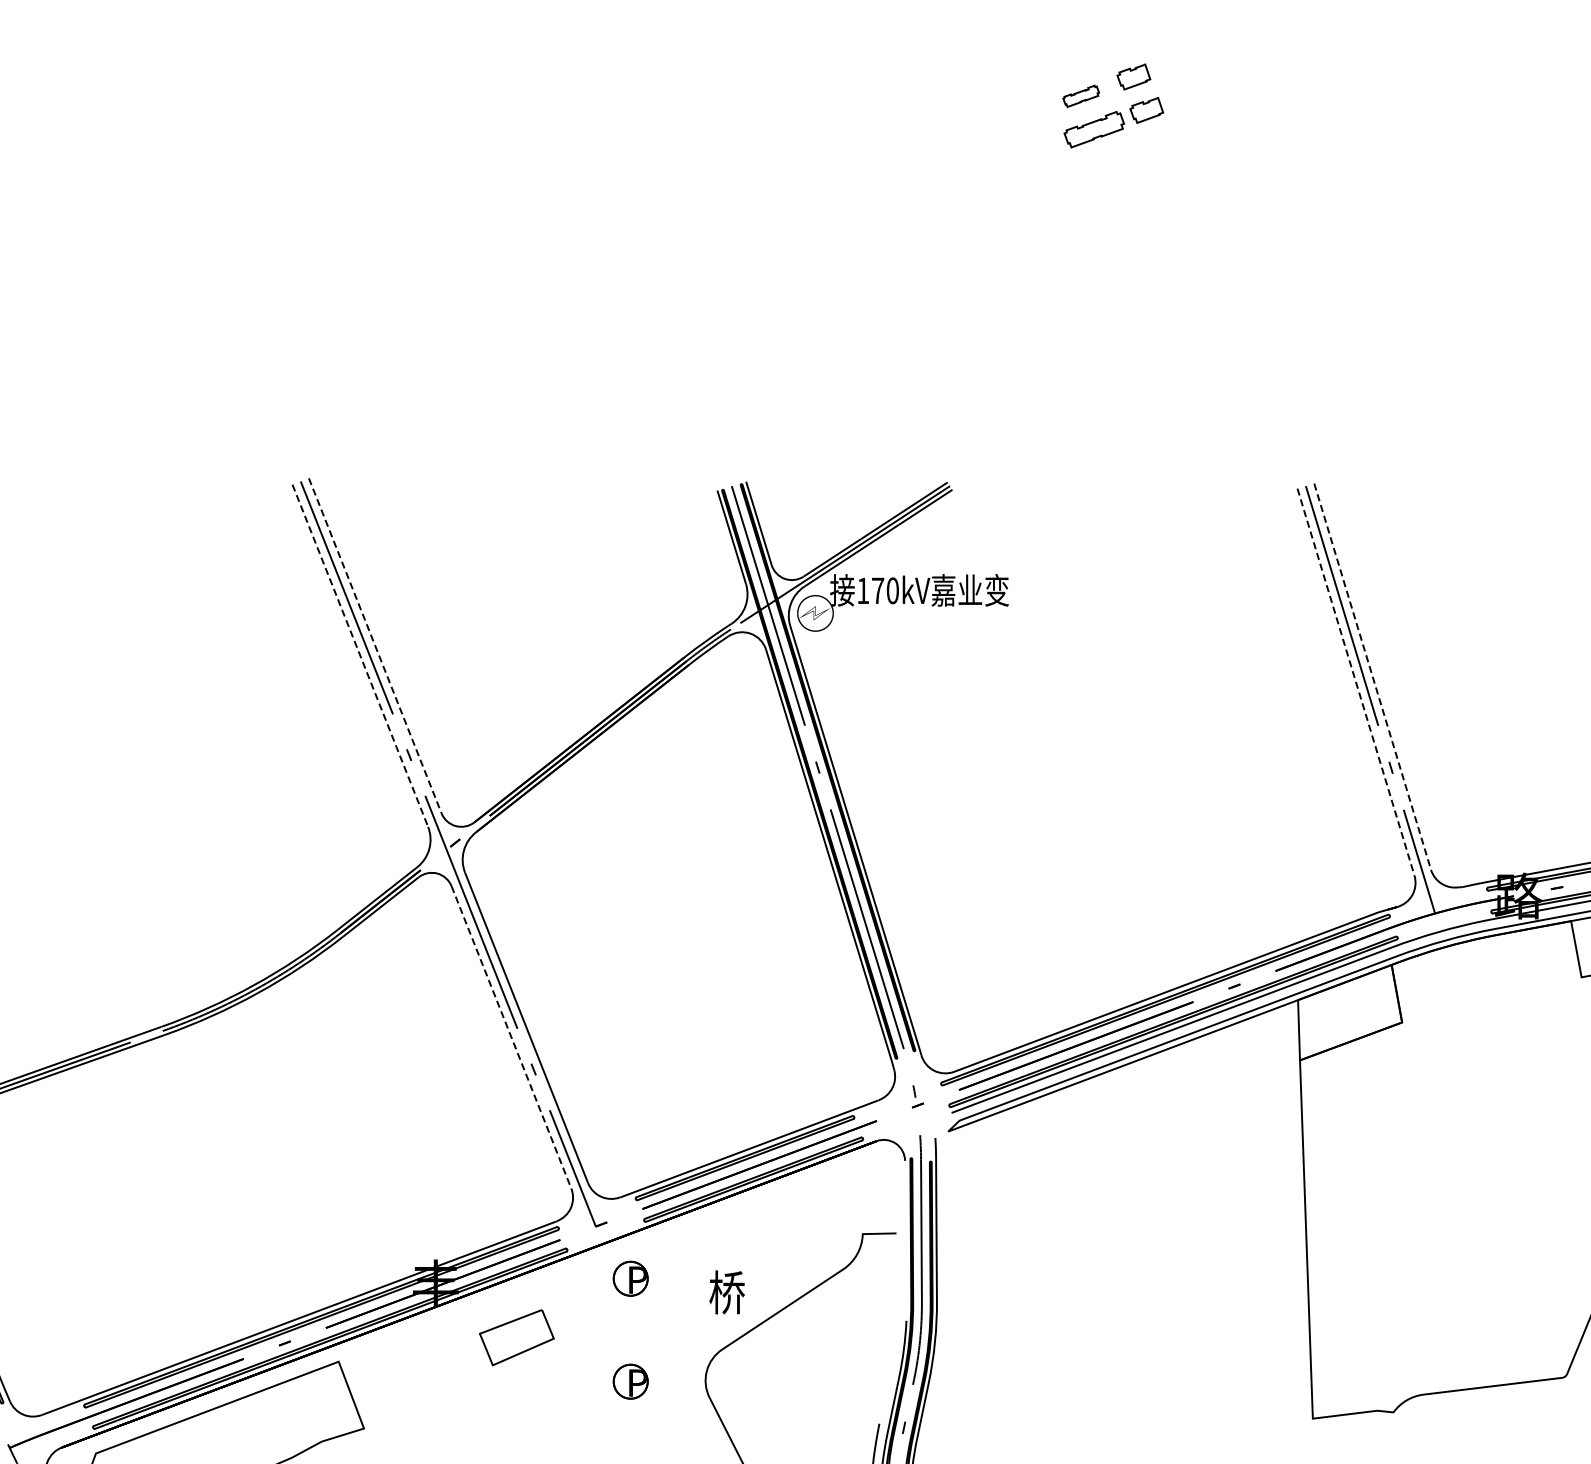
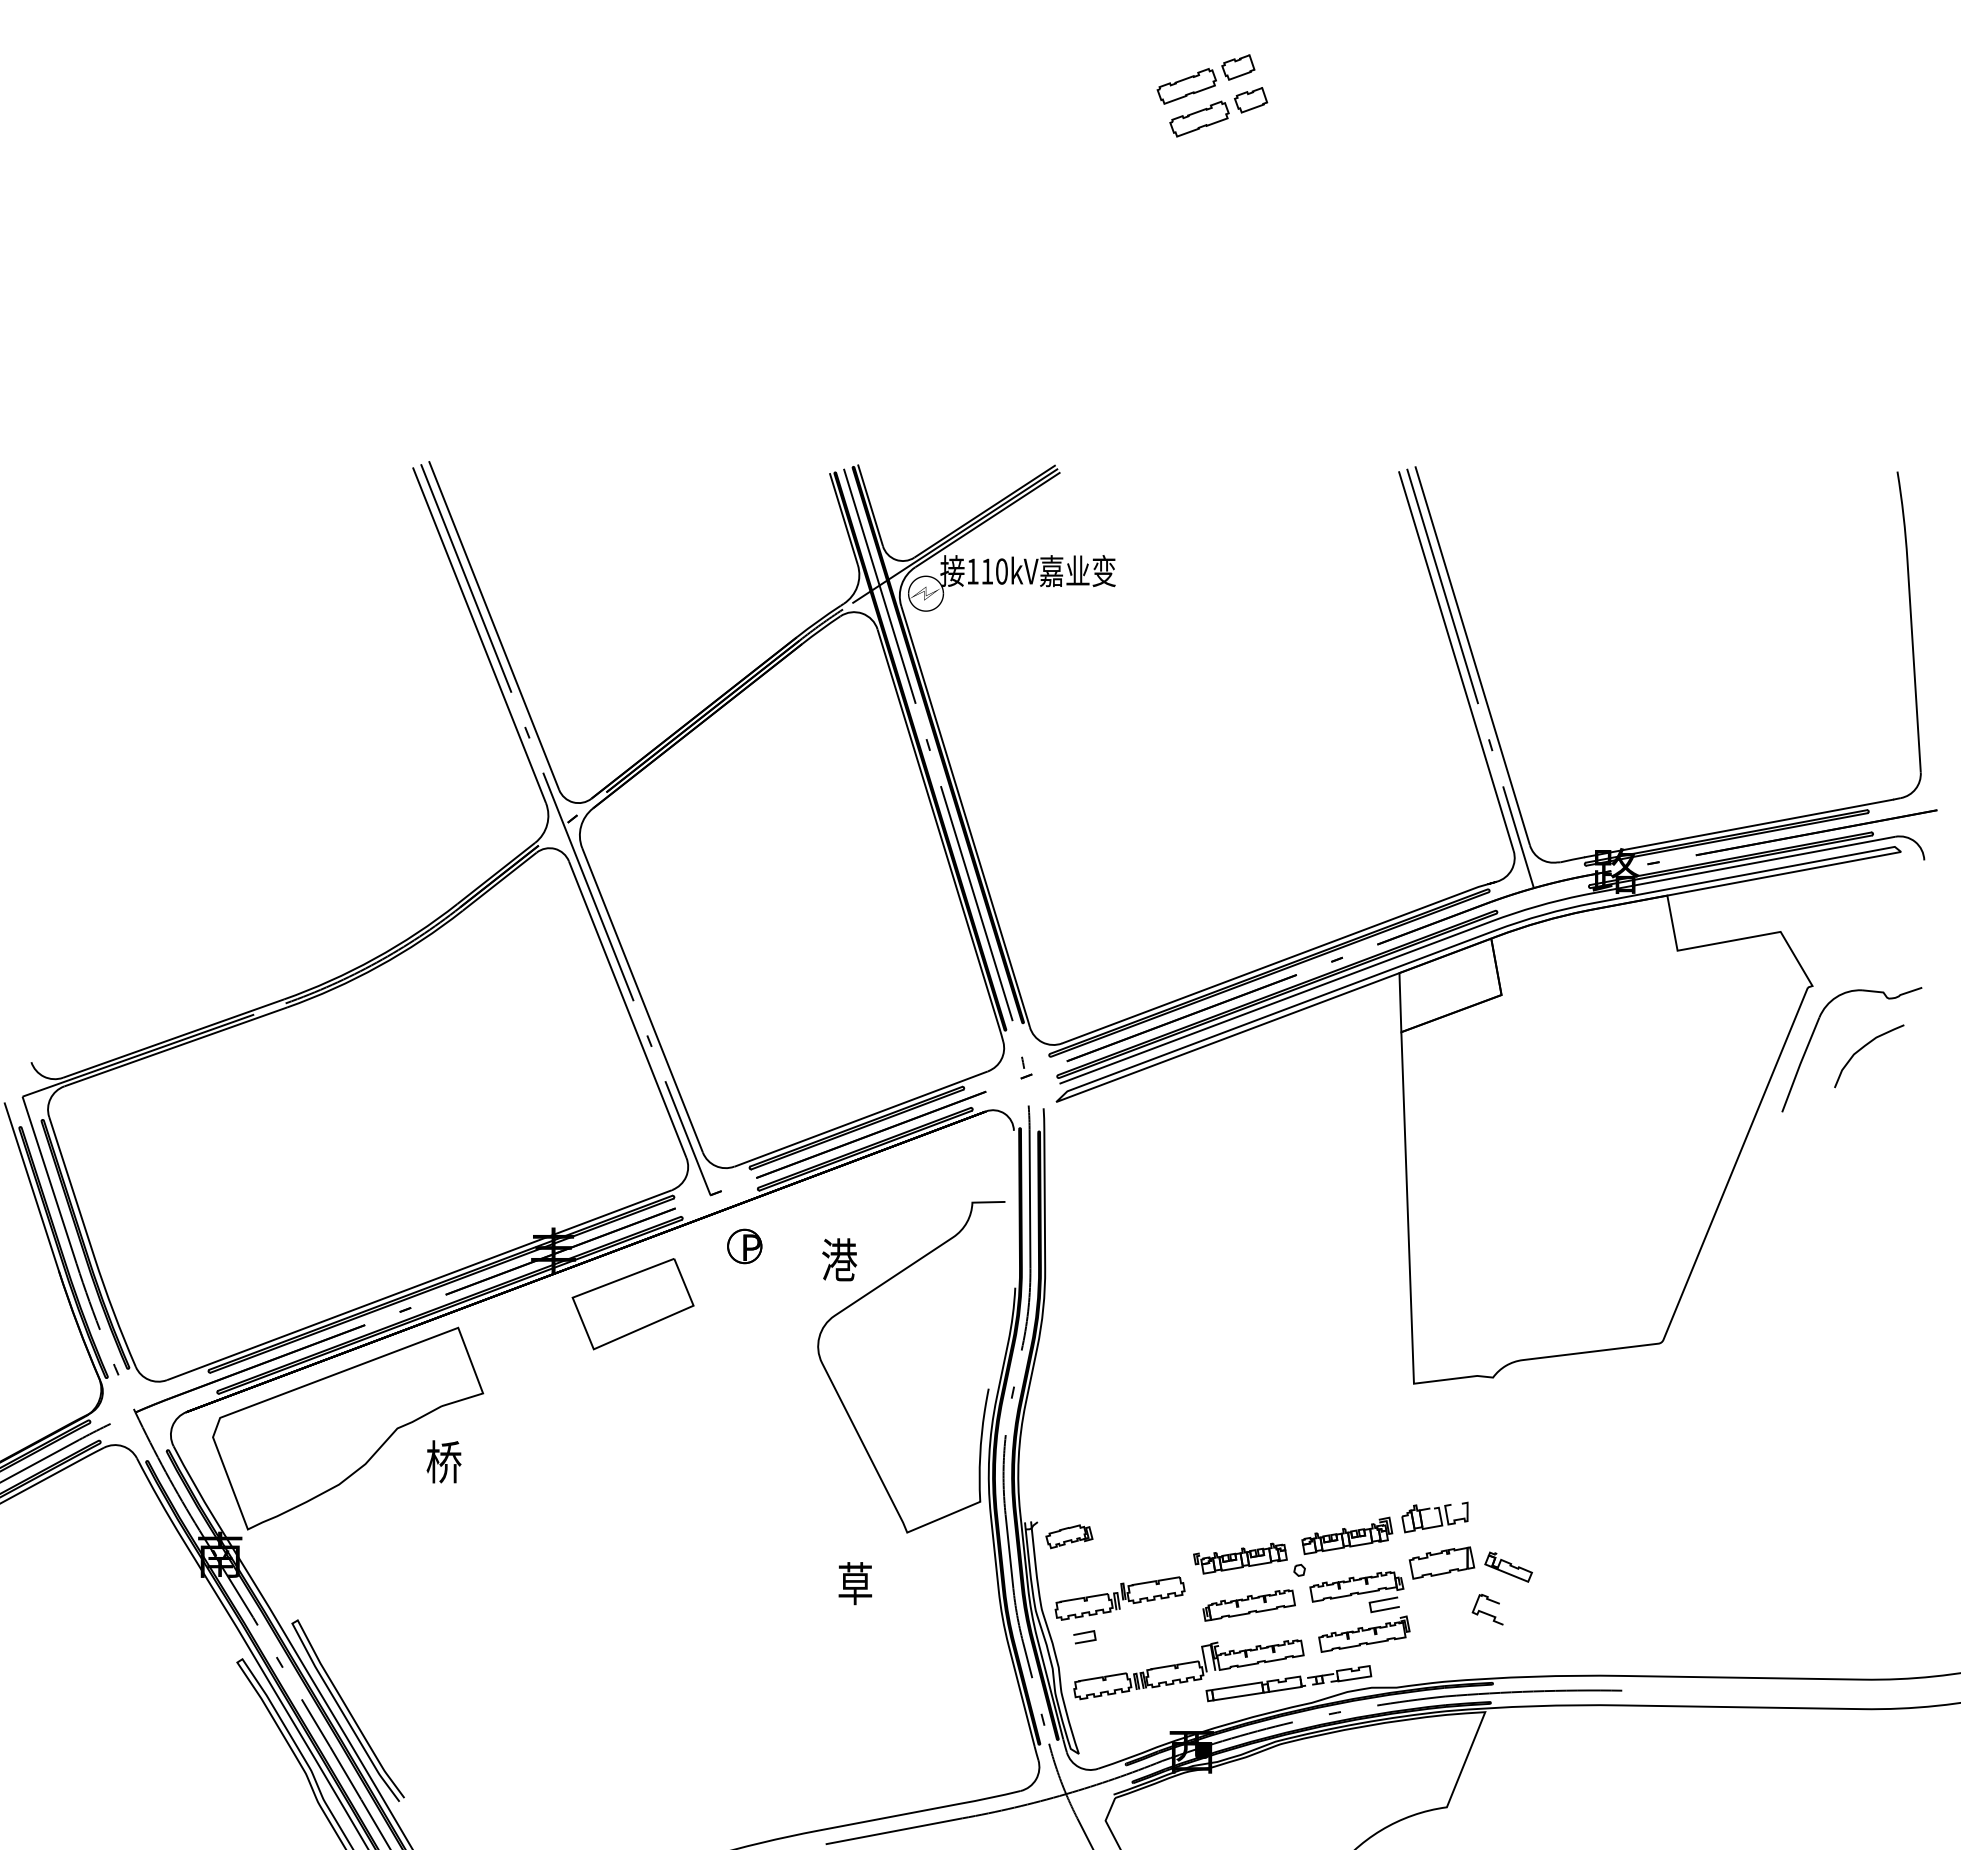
part: (1081, 96) -> (1186, 86), size x1.67
text: (878, 590) -> (987, 571), 170kV -> 110kV
line: (375, 645) -> (494, 625), dashed -> solid
line: (360, 656) -> (479, 635), dashed -> solid
line: (1372, 676) -> (1472, 655), dashed -> solid
line: (1356, 682) -> (1456, 661), dashed -> solid
line: (511, 1038) -> (627, 1010), dashed -> solid
text: (727, 1292) -> (839, 1259), 桥 -> 港
part: (516, 1337) -> (632, 1304), size x1.67
part: (630, 1381) -> (744, 1347), removed

